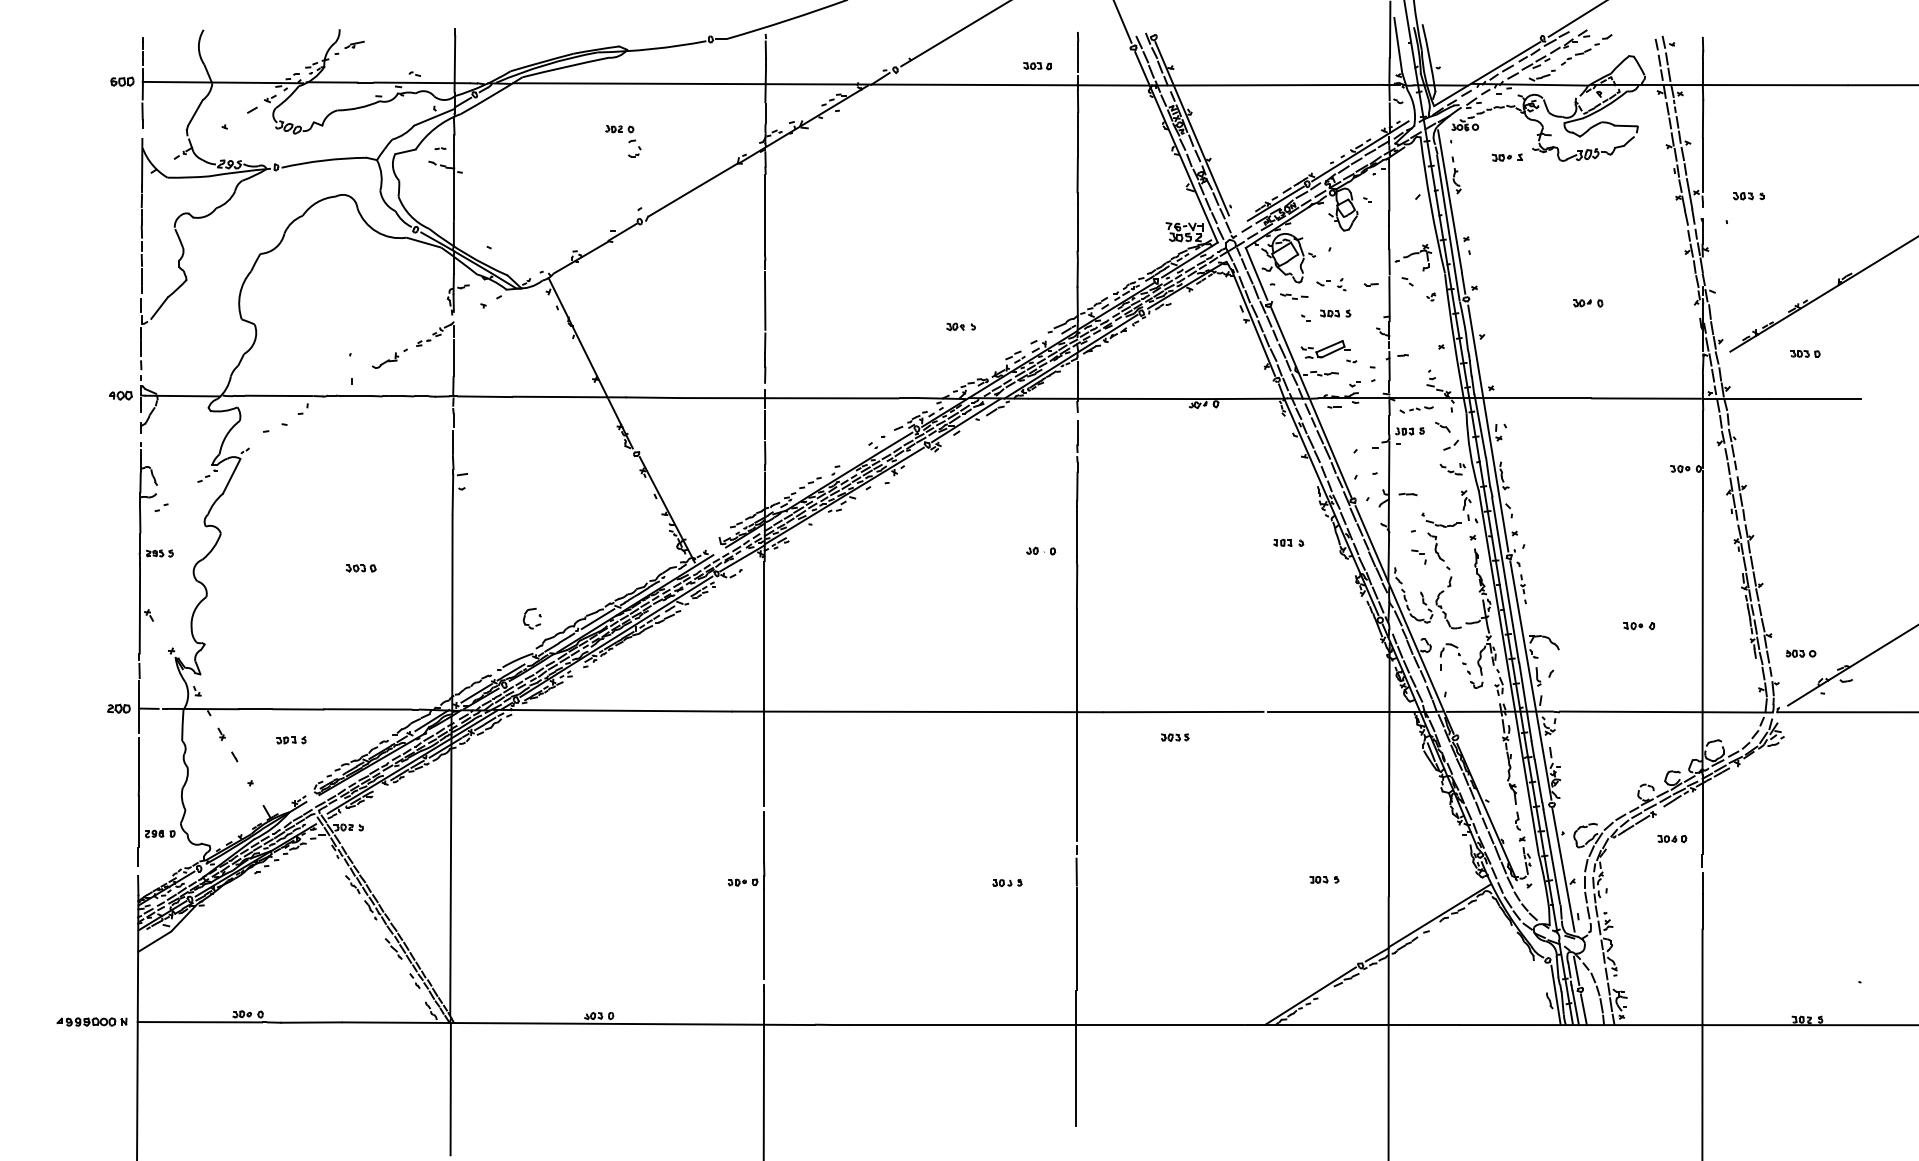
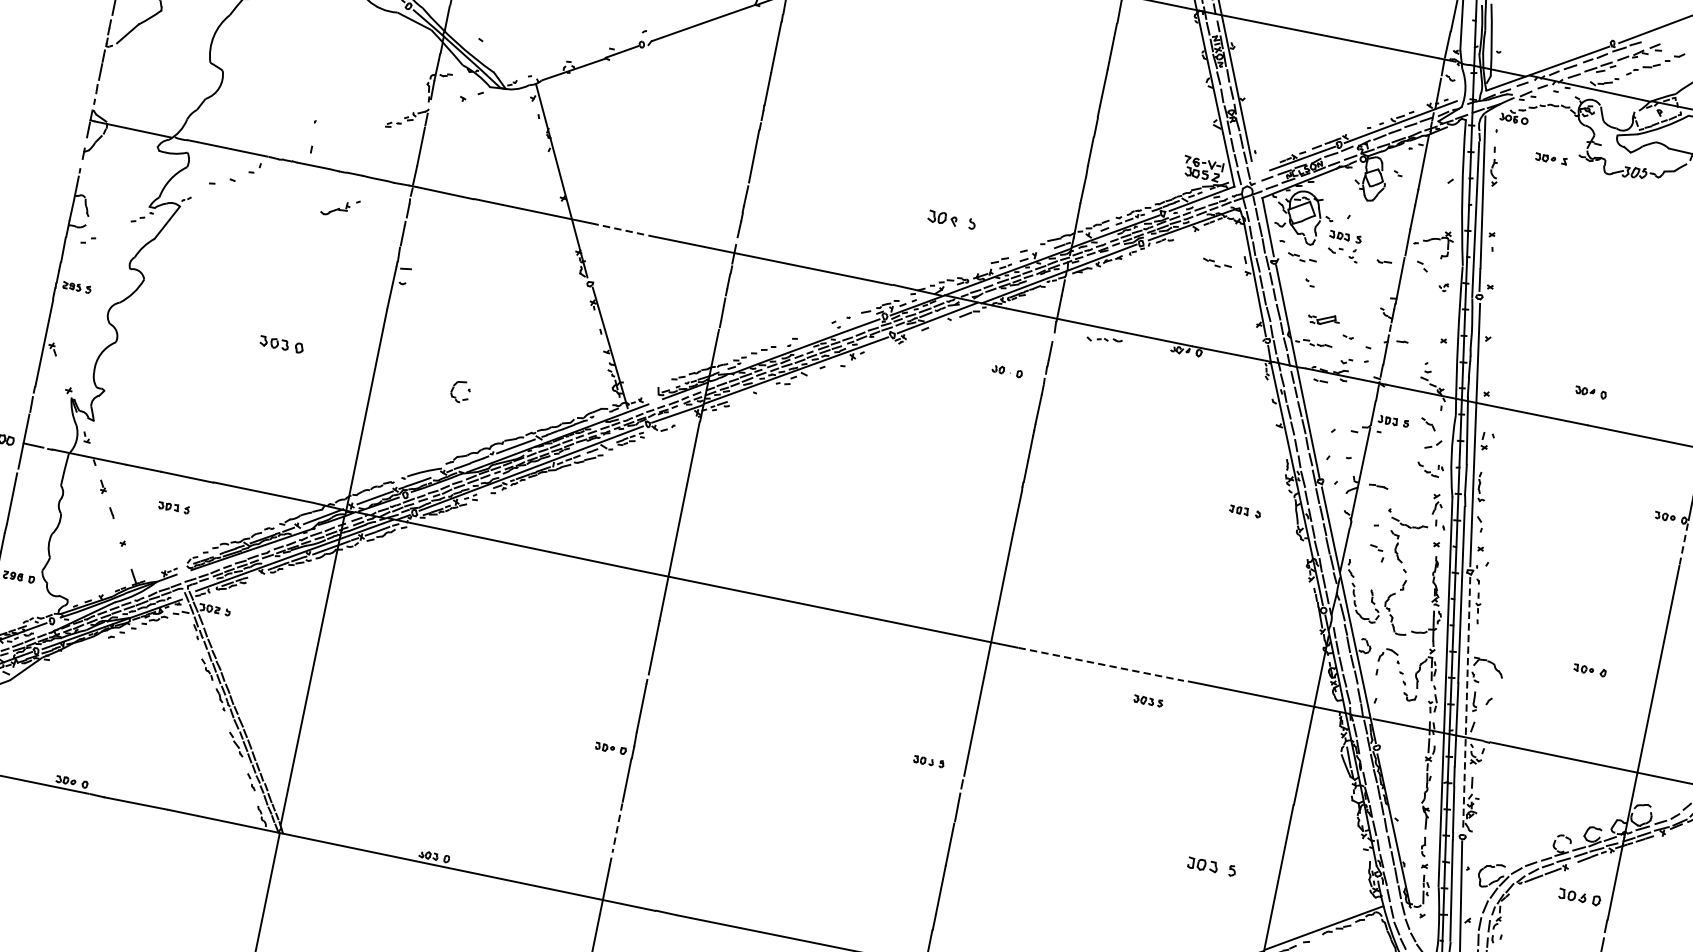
part: (1588, 303) -> (1591, 392), moved
part: (1335, 313) -> (1345, 236), moved
part: (1216, 317) -> (1217, 263), added
part: (960, 326) -> (951, 219), size x1.6
part: (1325, 349) -> (1323, 319), size x0.6
part: (389, 358) -> (340, 207), moved
part: (120, 395) -> (69, 116), removed
line: (654, 397) -> (620, 229), solid -> dashed
part: (1416, 409) -> (1104, 339), moved
line: (1702, 490) -> (1683, 543), solid -> dashed
part: (1041, 550) -> (1007, 370), moved
part: (360, 568) -> (281, 344), size x1.4
part: (531, 618) -> (459, 391), moved
line: (1530, 680) -> (1466, 704), solid -> dashed
line: (1183, 712) -> (1101, 664), solid -> dashed
part: (1175, 737) -> (1148, 701), moved
part: (1672, 838) -> (1580, 896), size x1.4
part: (1324, 879) -> (1212, 866), size x1.6
part: (1007, 882) -> (929, 761), moved
line: (764, 955) -> (617, 828), solid -> dashed

